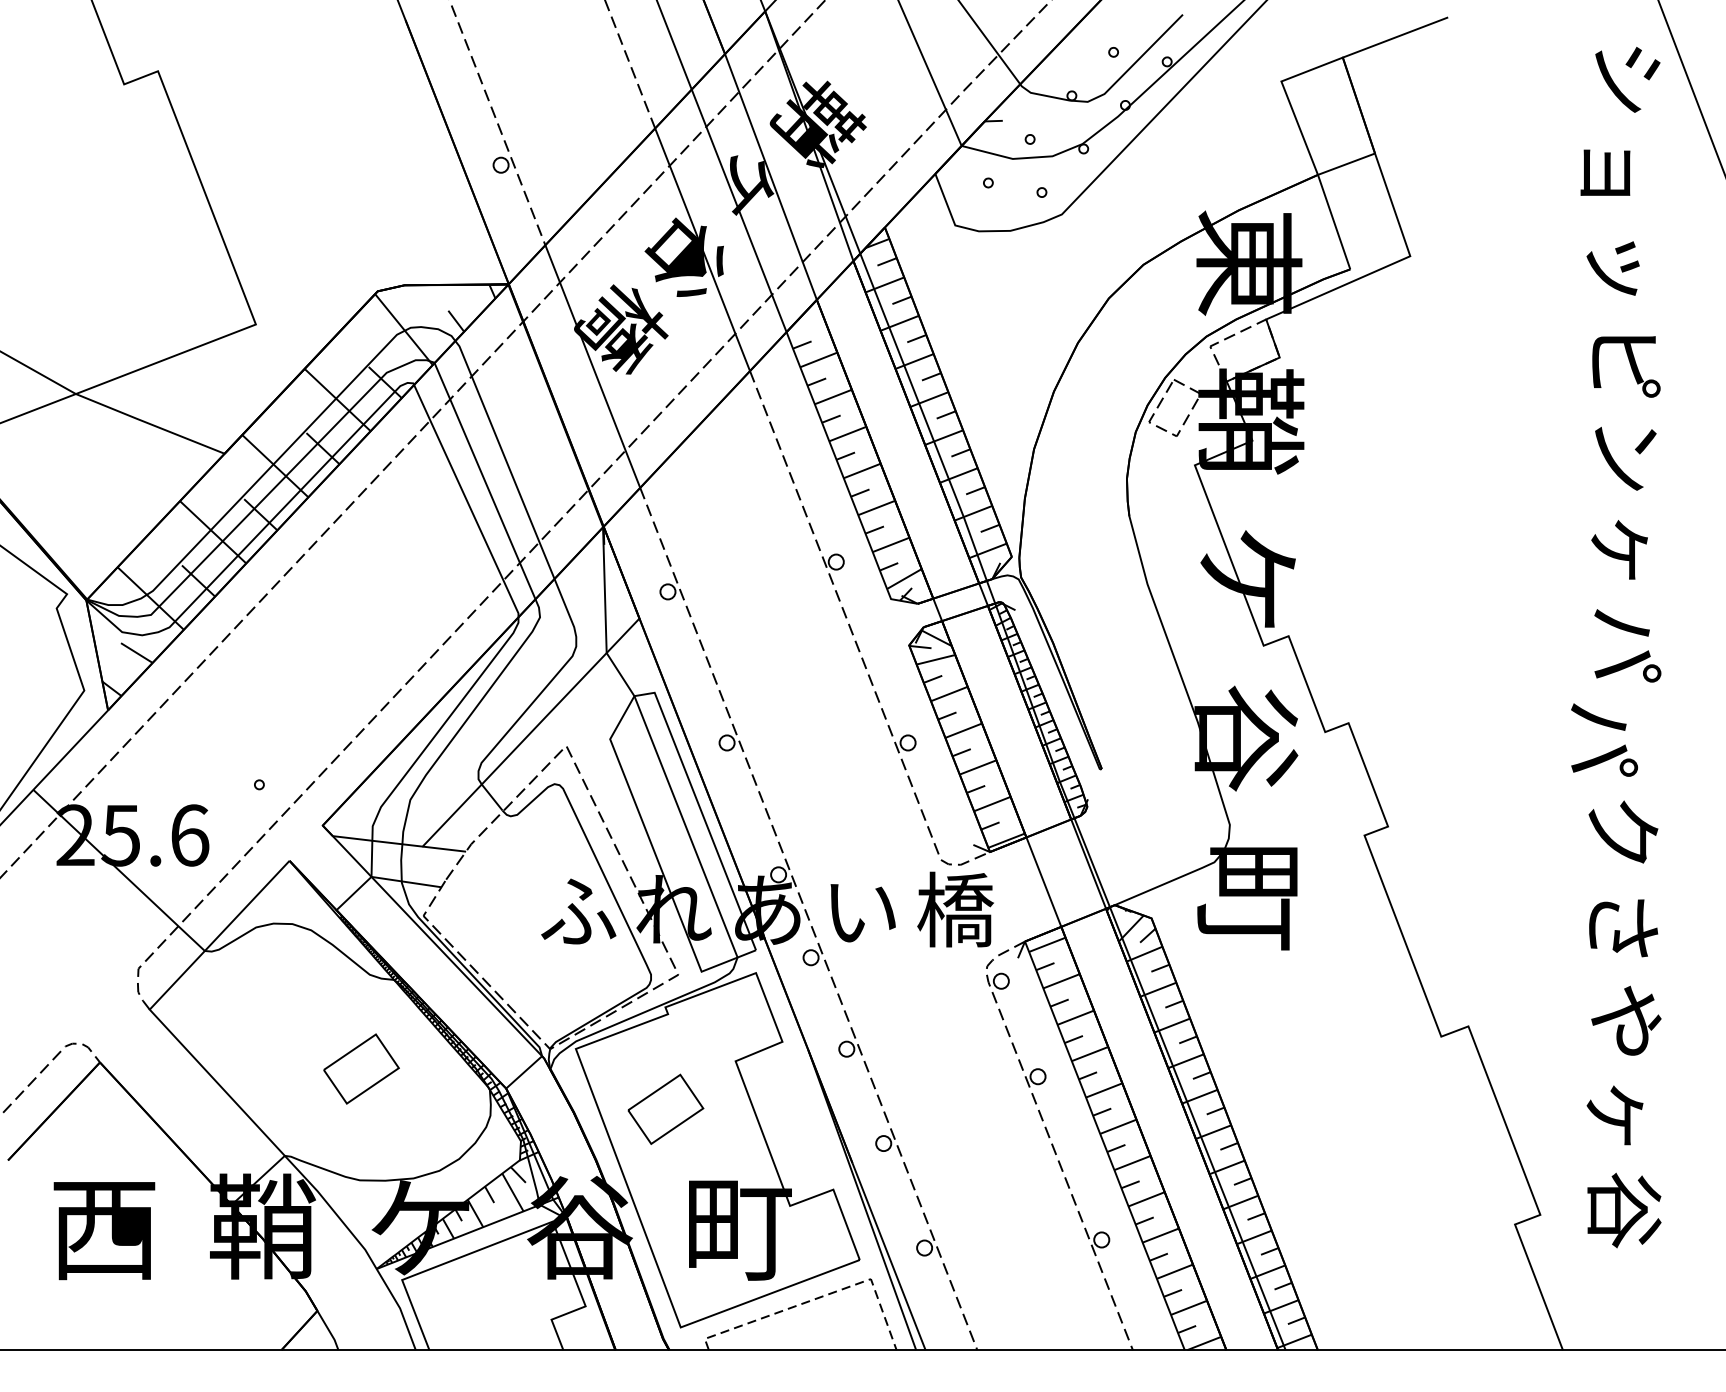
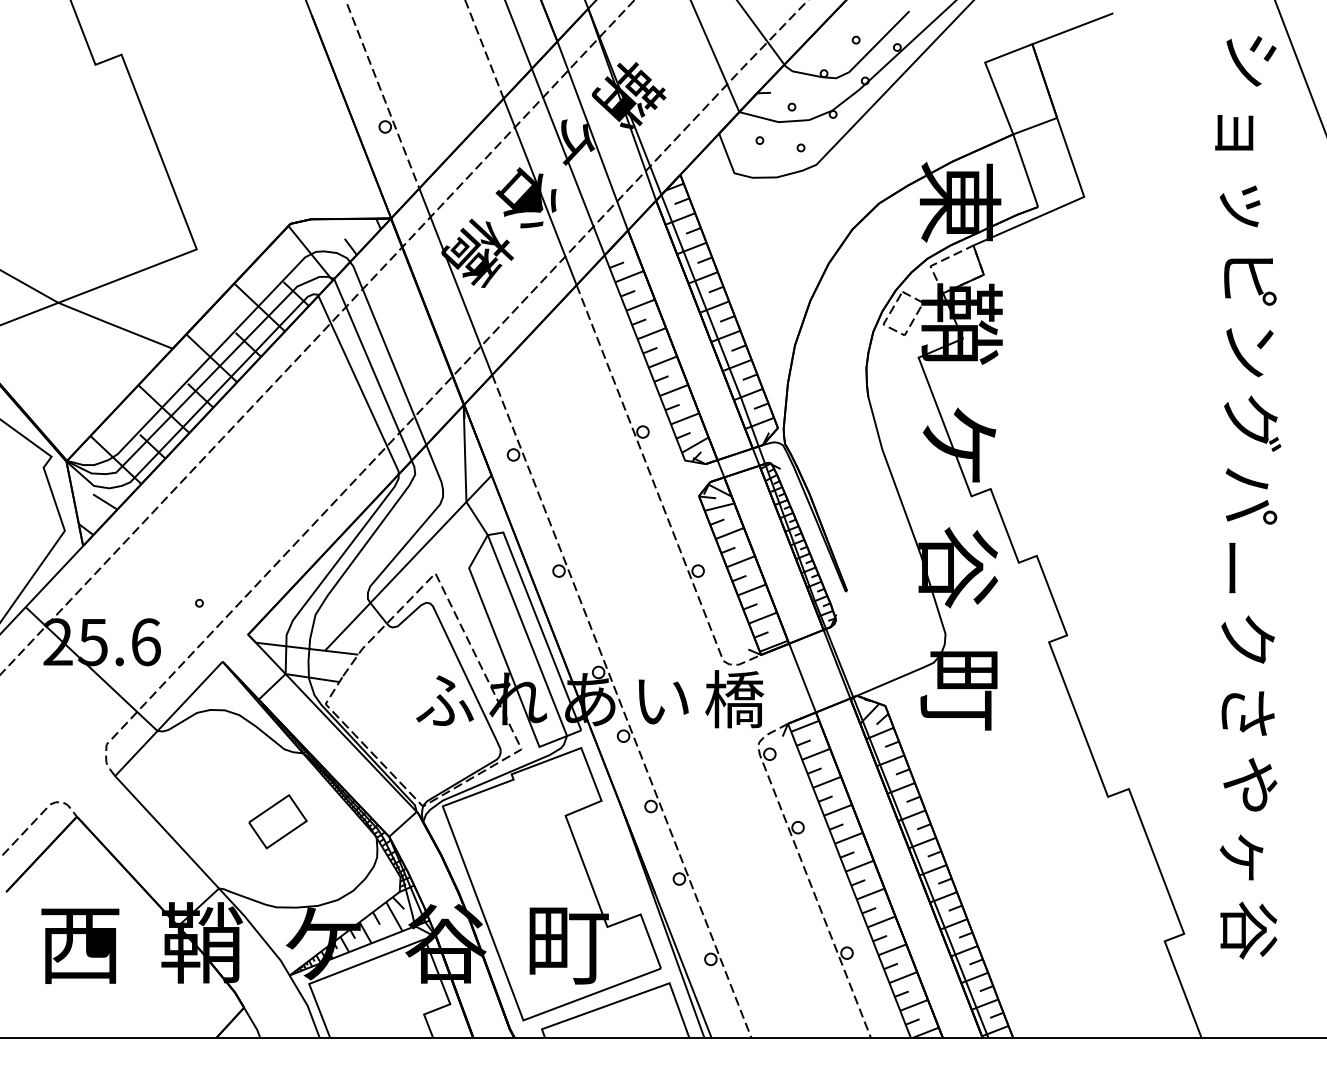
text: (1629, 550) -> (1252, 423), ヶ -> グ
text: (1604, 739) -> (1233, 568), パ -> ー
part: (665, 1109) -> (511, 852), removed
line: (818, 1297) -> (629, 997), dashed -> solid

